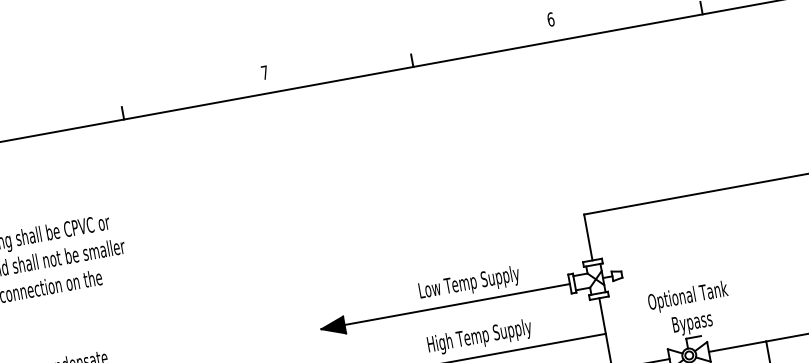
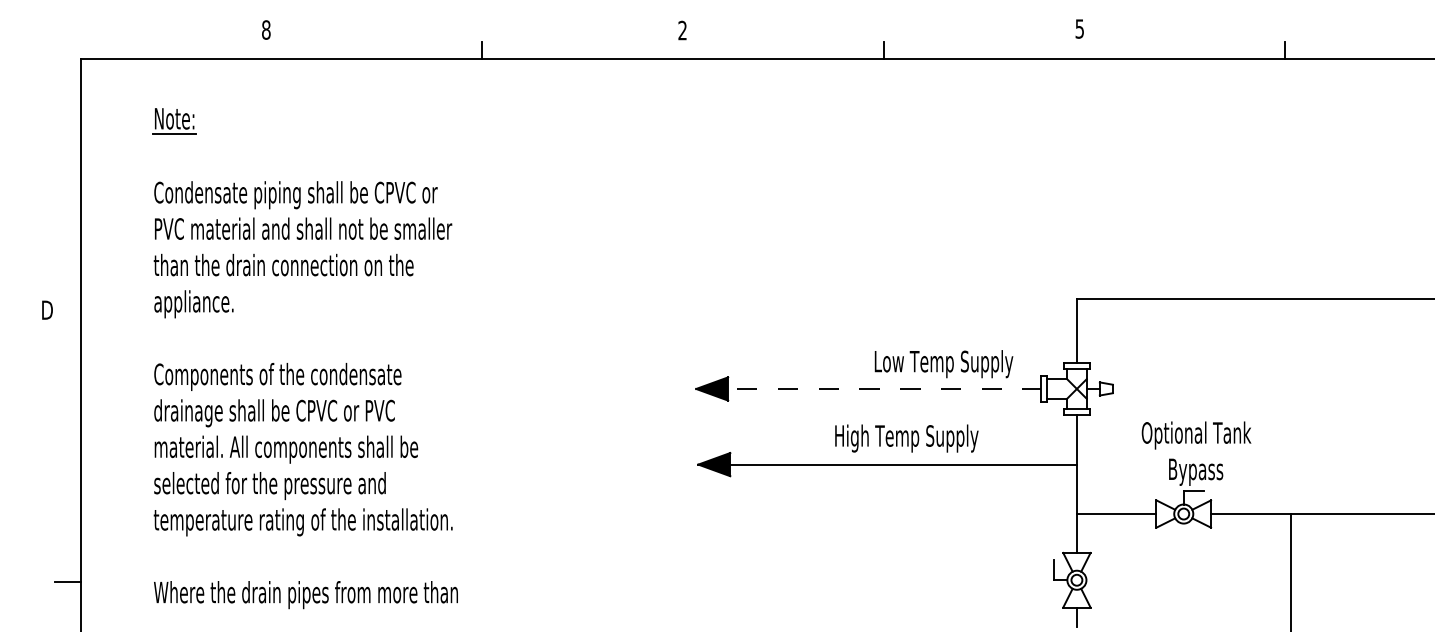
text: (550, 19) -> (1079, 28), 6 -> 5
text: (264, 72) -> (682, 30), 7 -> 2
text: (469, 284) -> (943, 364), moved
line: (446, 306) -> (869, 388), solid -> dashed

